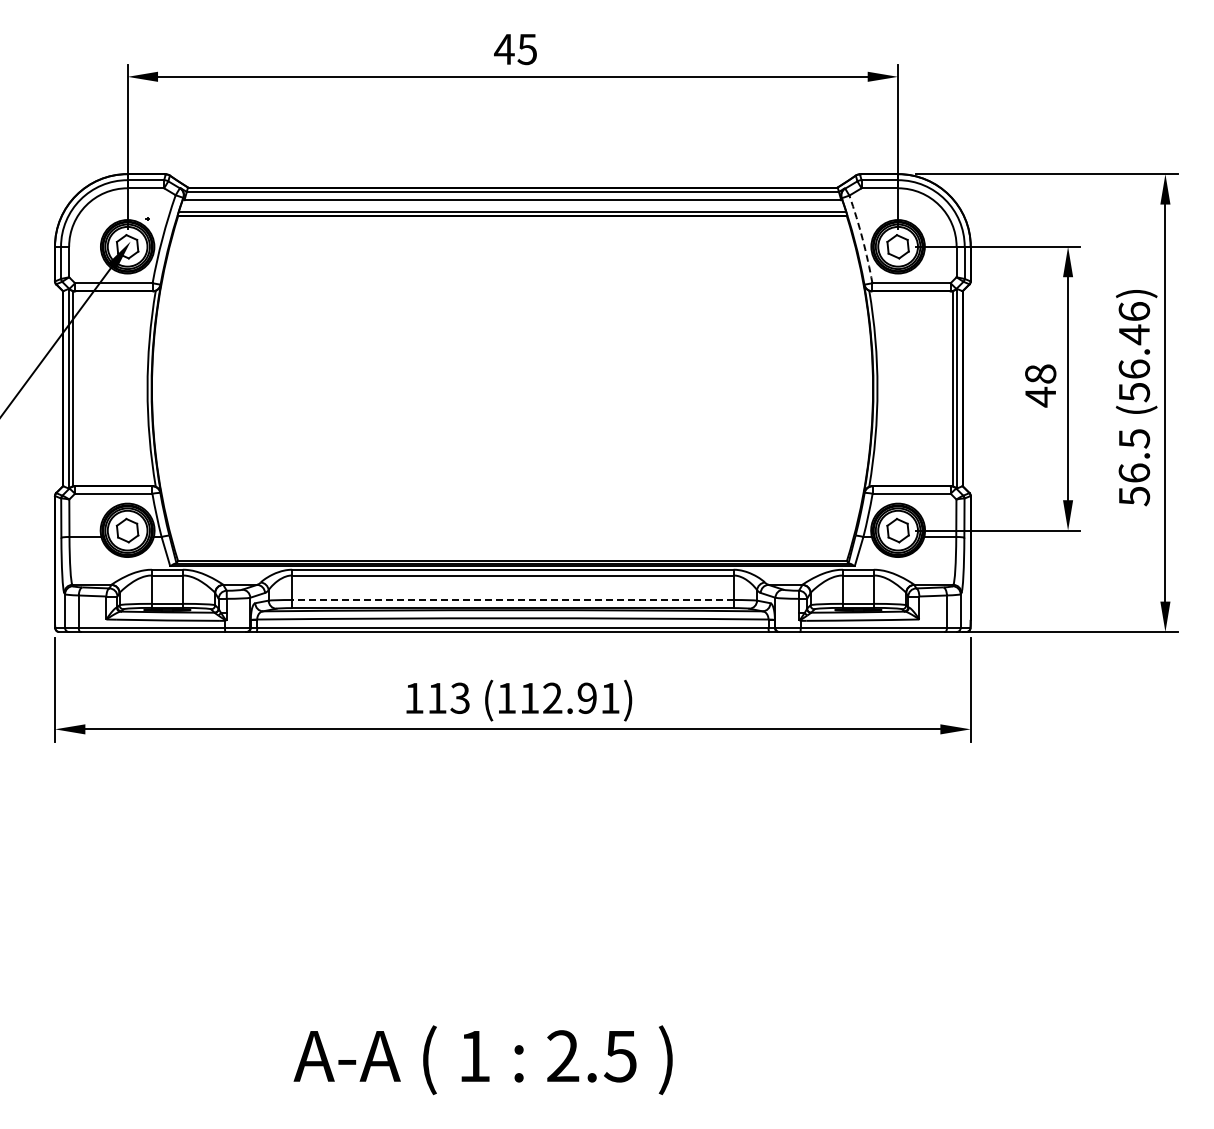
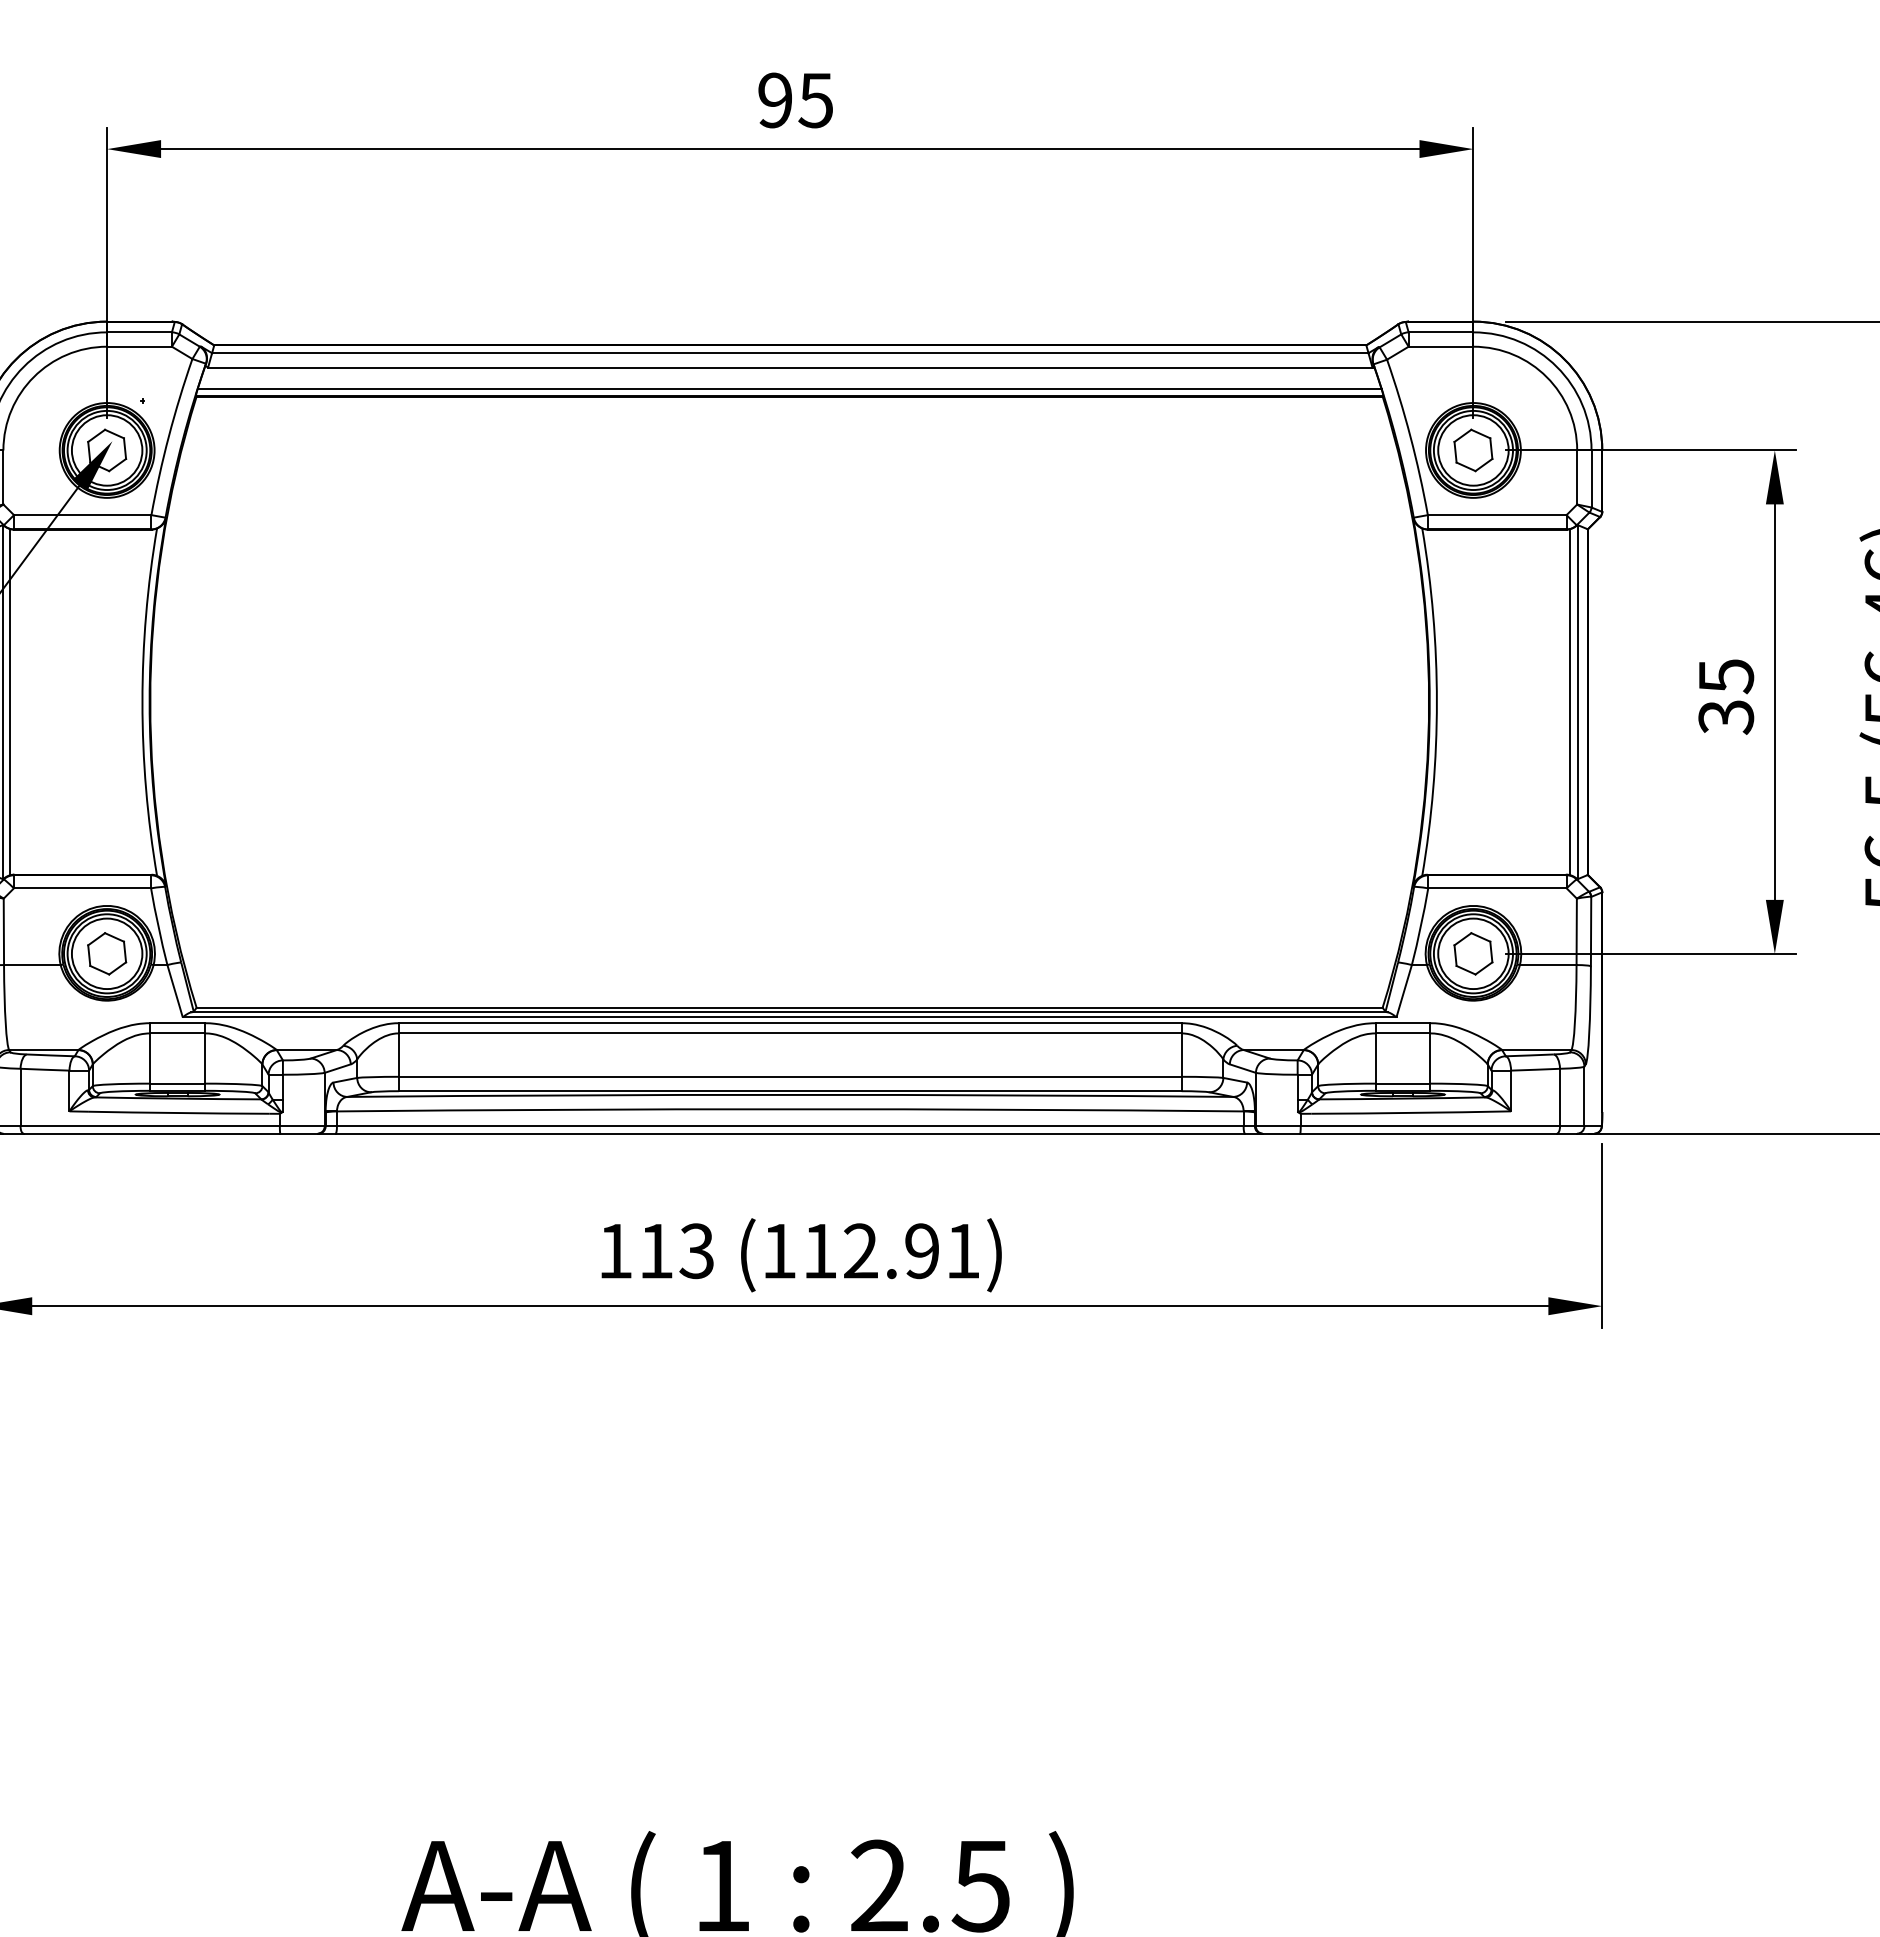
text: (504, 49) -> (775, 100), 45 -> 95
arc: (862, 238) -> (1410, 435), dashed -> solid
text: (1040, 385) -> (1725, 696), 48 -> 35
line: (512, 600) -> (789, 1077), dashed -> solid

